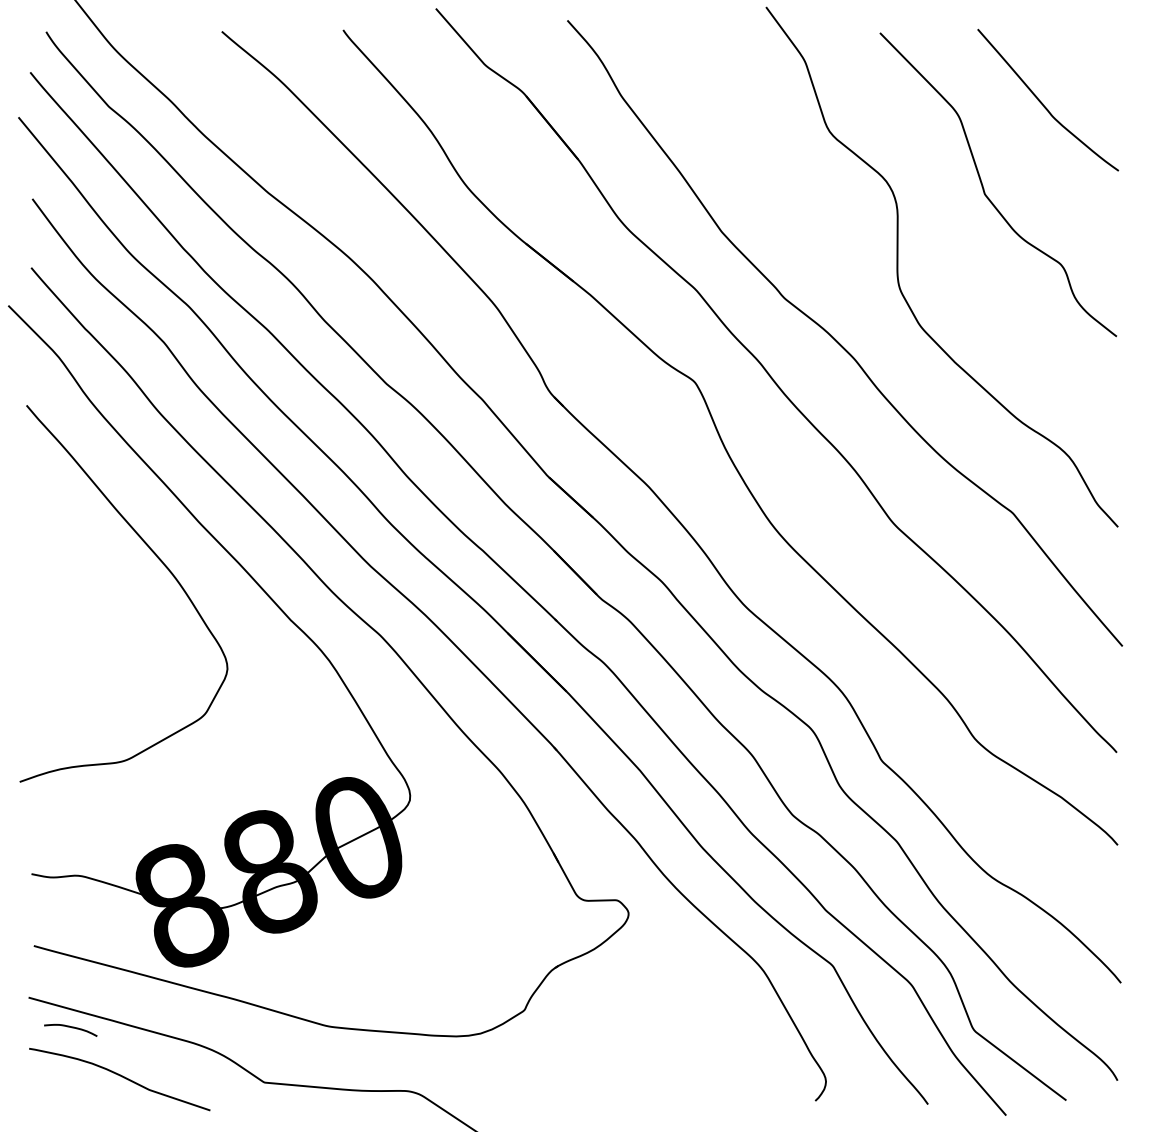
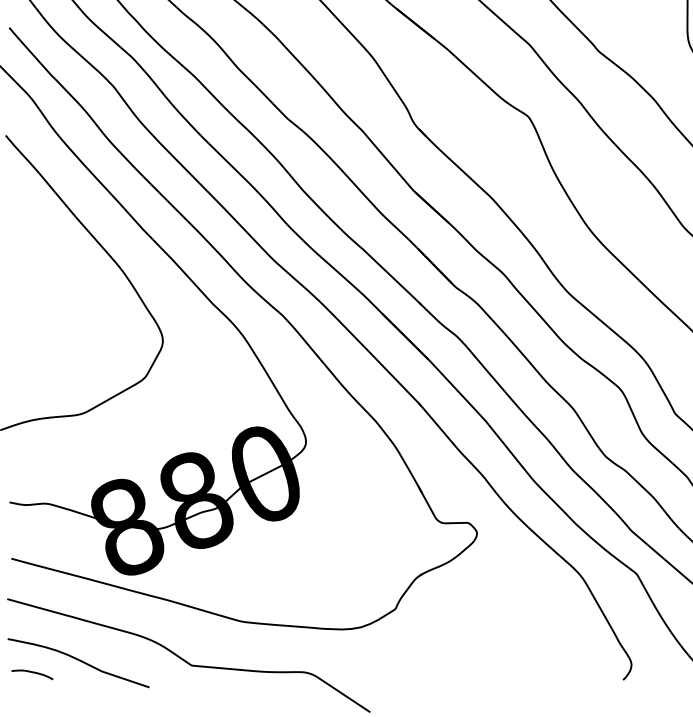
curve: (71, 1028) -> (33, 673), moved

